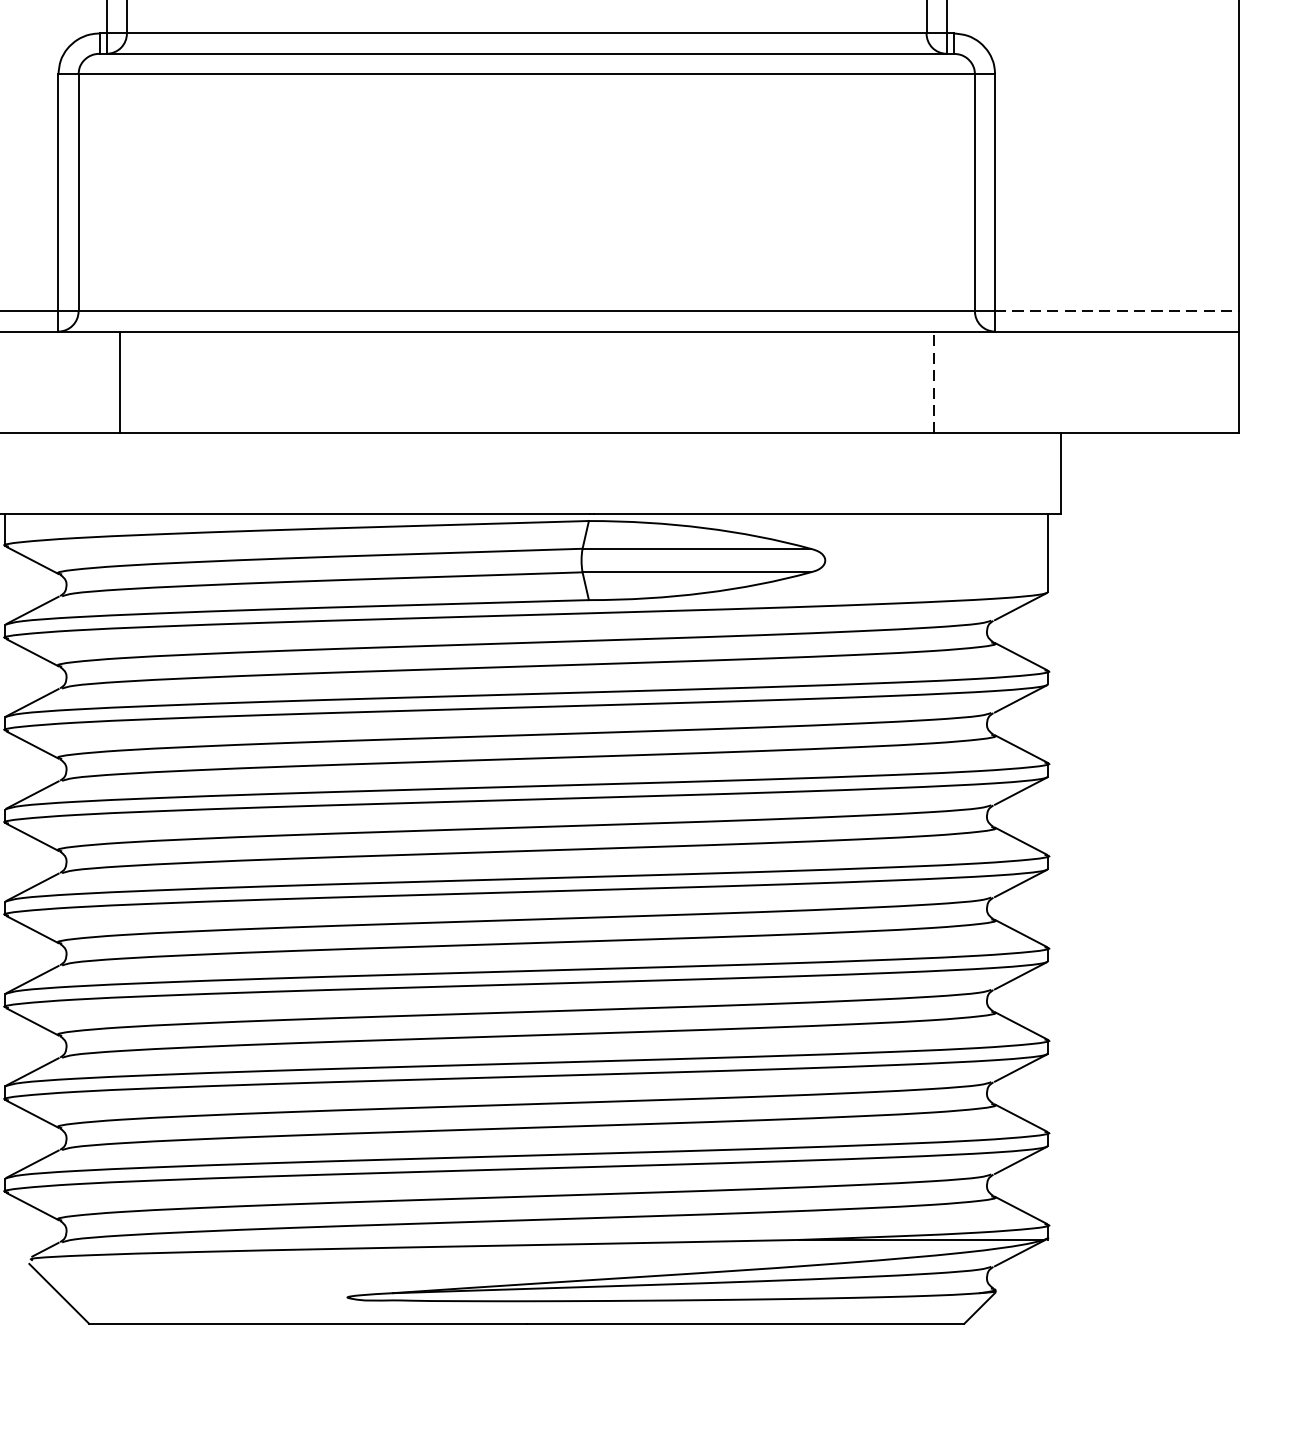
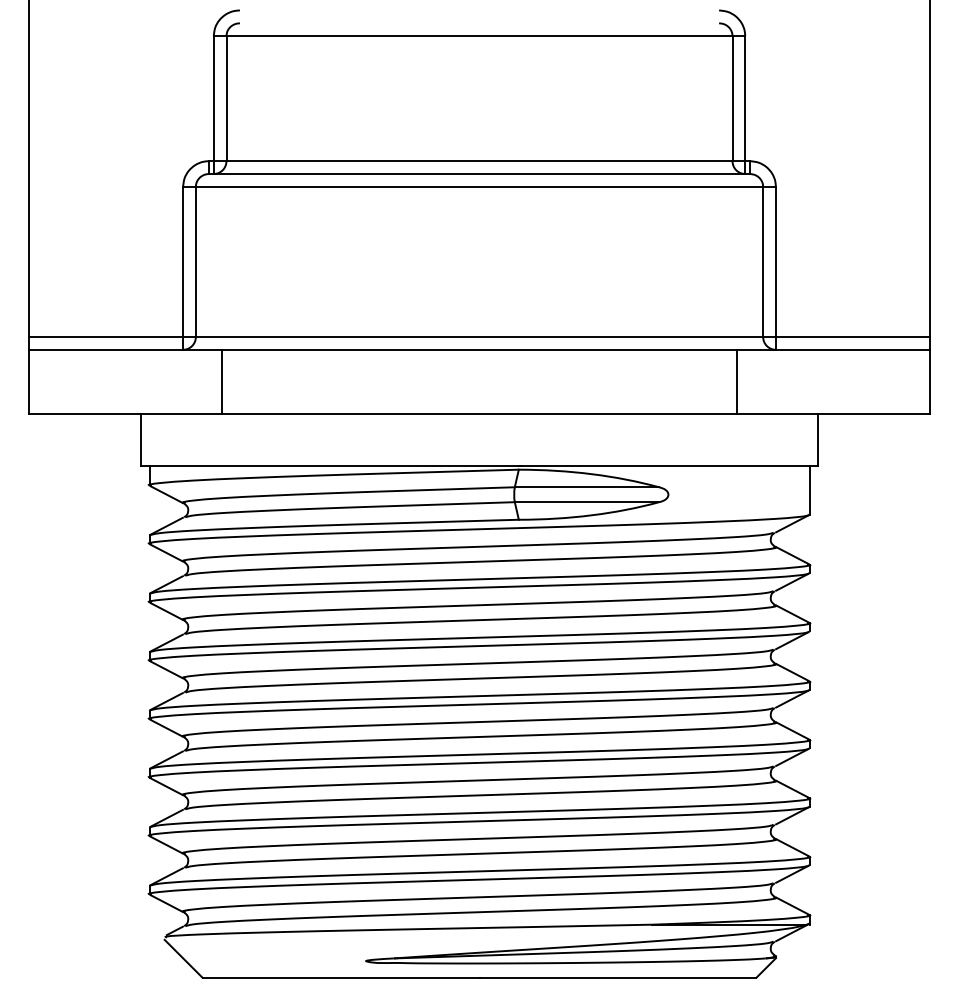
line: (1117, 310) -> (853, 336), dashed -> solid
line: (934, 381) -> (737, 381), dashed -> solid

